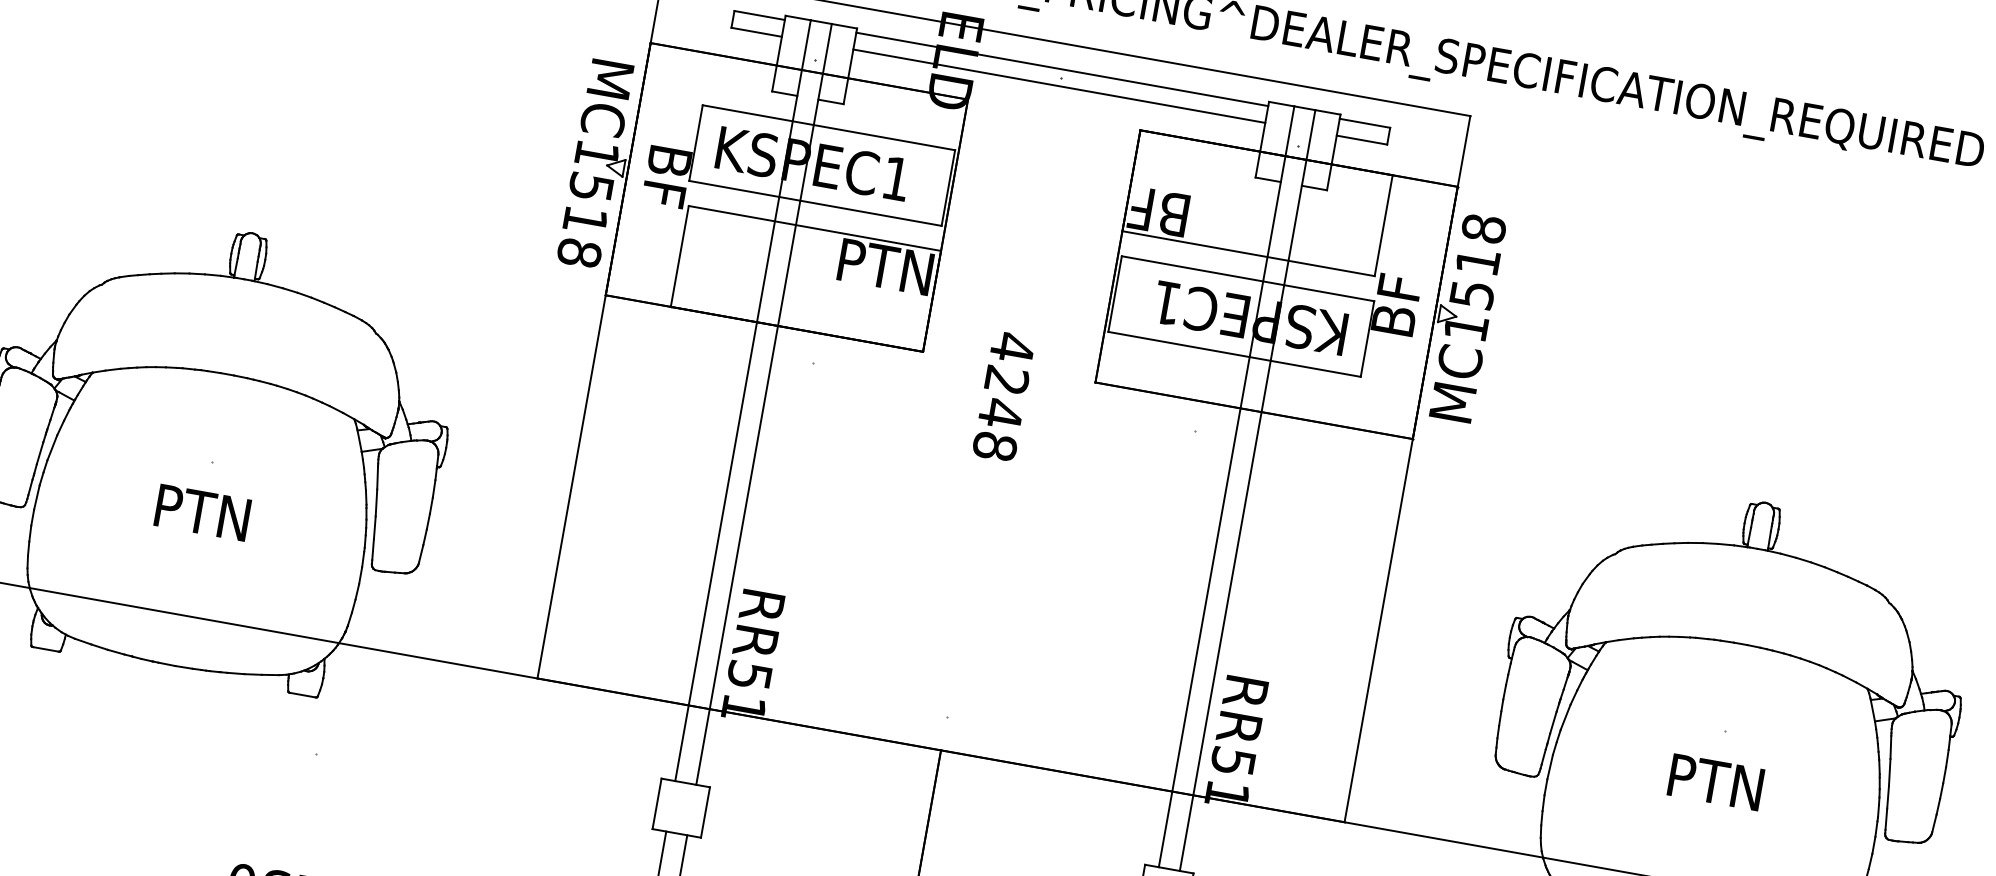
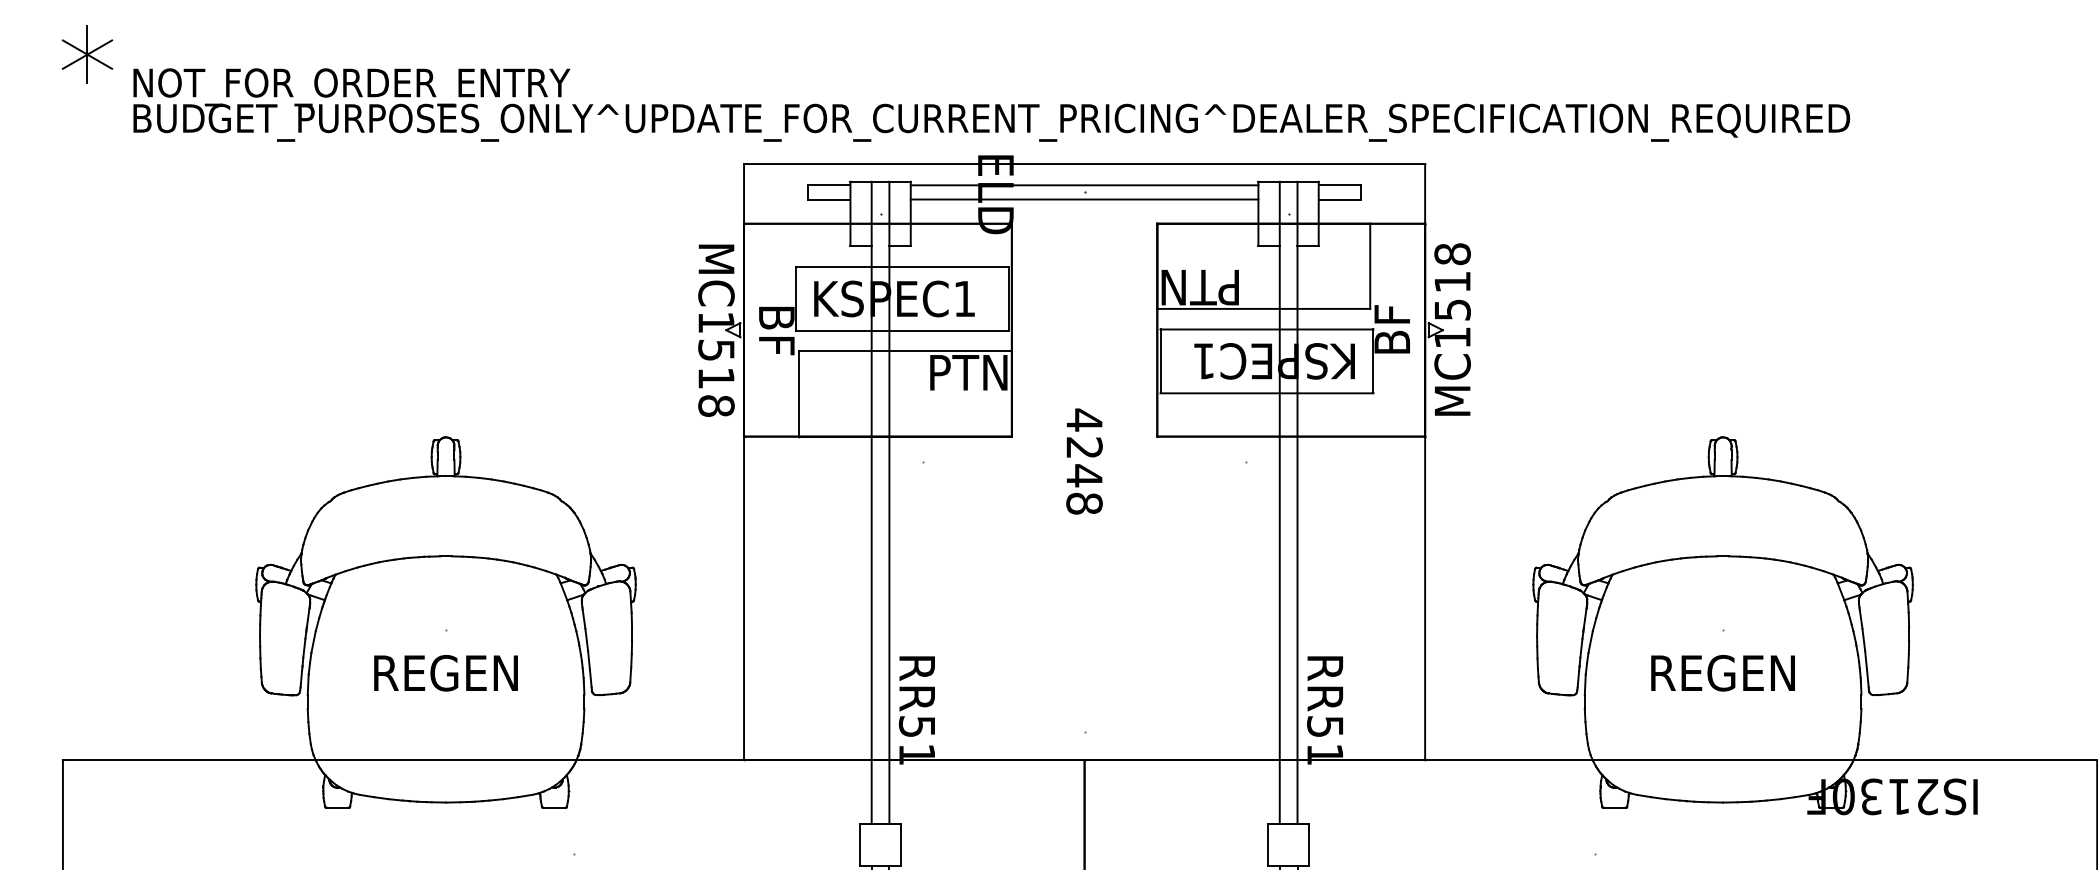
text: (1176, 214) -> (1199, 287), BF -> PTN
text: (202, 511) -> (445, 672), PTN -> REGEN
text: (1715, 781) -> (1722, 672), PTN -> REGEN

